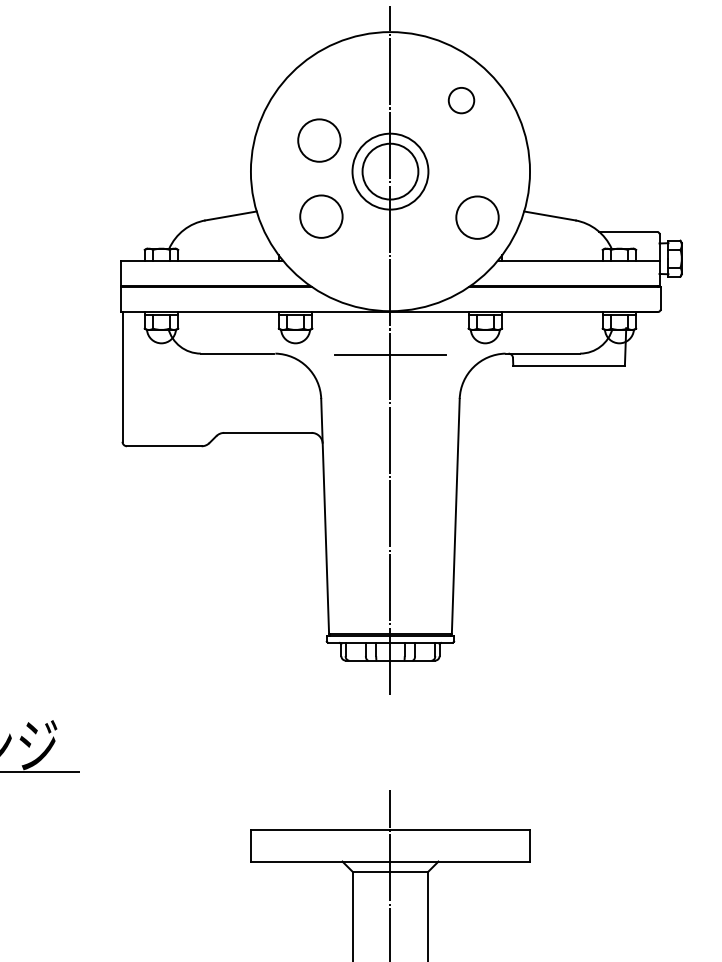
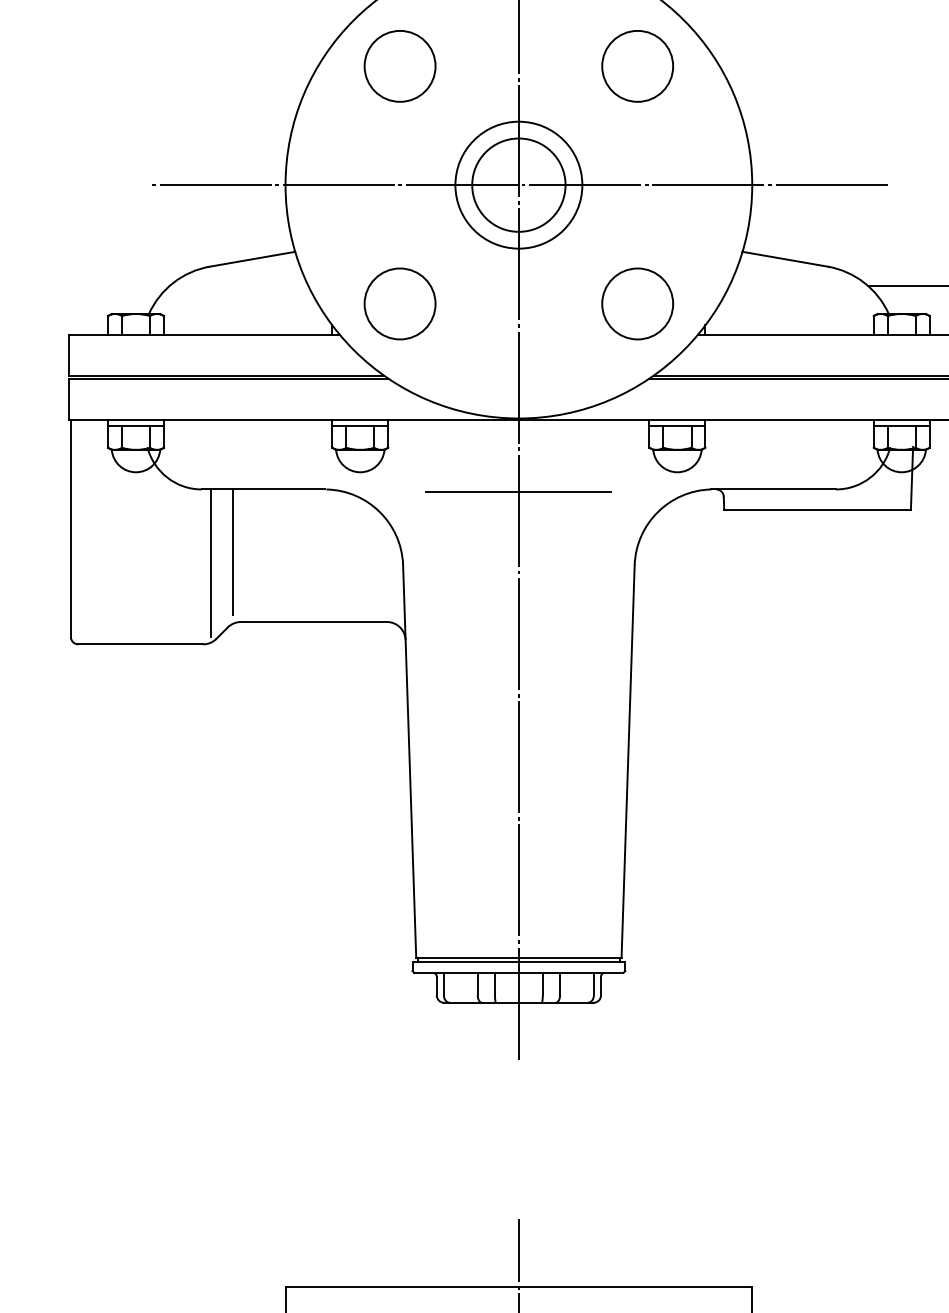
circle: (461, 100) -> (637, 66), size x1.67
circle: (319, 140) -> (400, 66), moved
line: (389, 171) -> (517, 184), added
circle: (321, 216) -> (400, 303), moved
circle: (477, 217) -> (637, 303), moved
line: (219, 390) -> (233, 551), added
line: (206, 397) -> (211, 562), added

